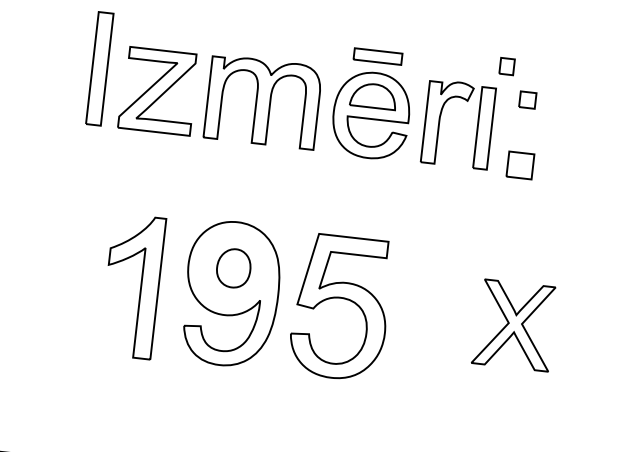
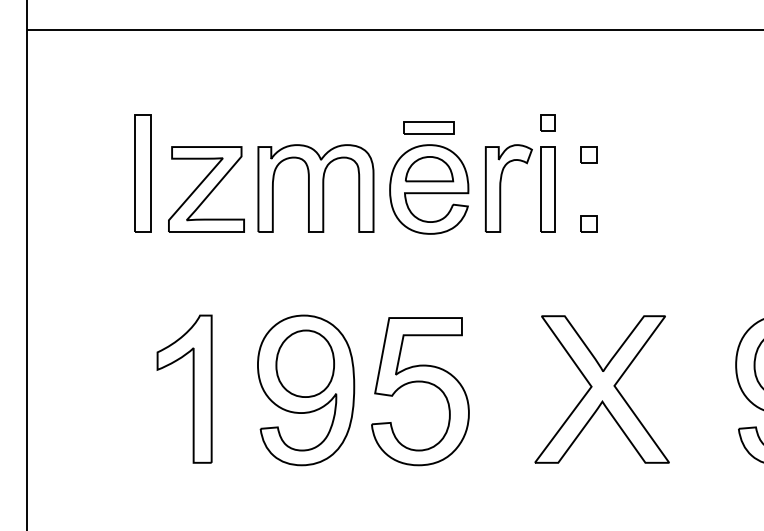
part: (506, 66) -> (547, 122), moved
part: (519, 165) -> (588, 223), size x0.62
part: (233, 268) -> (304, 363), size x1.67
part: (140, 286) -> (192, 388), moved
part: (514, 325) -> (601, 389), size x1.67

